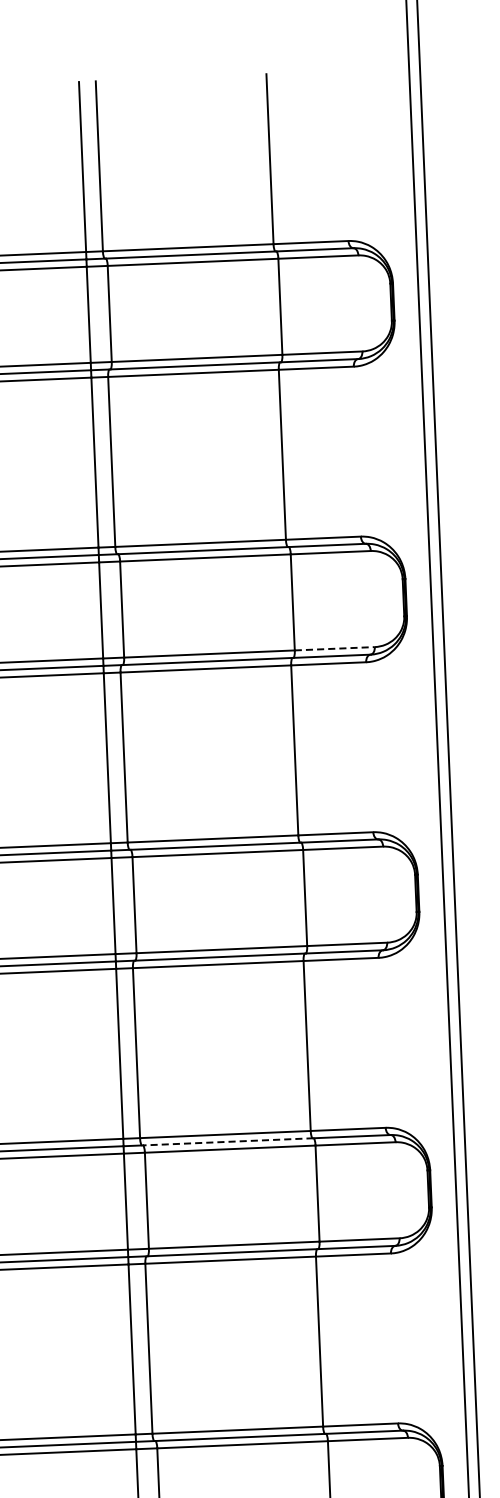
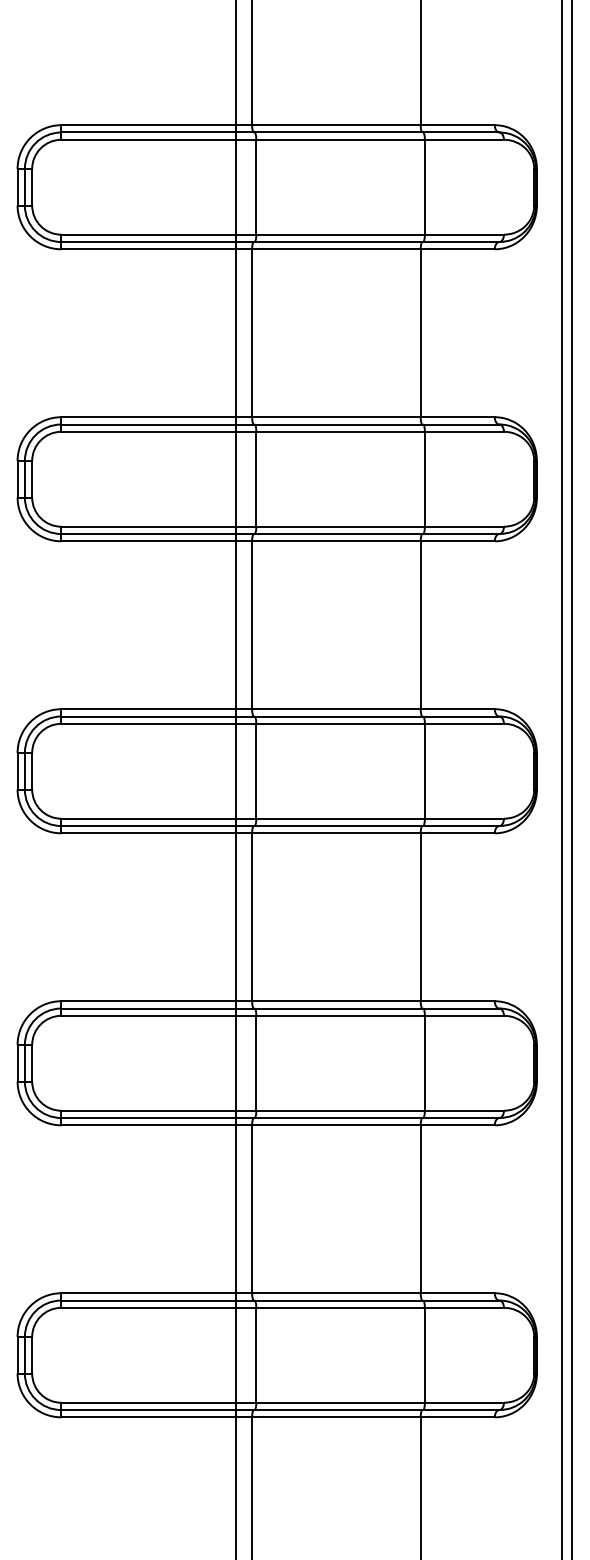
line: (334, 648) -> (464, 526), dashed -> solid
line: (227, 1141) -> (338, 1008), dashed -> solid

